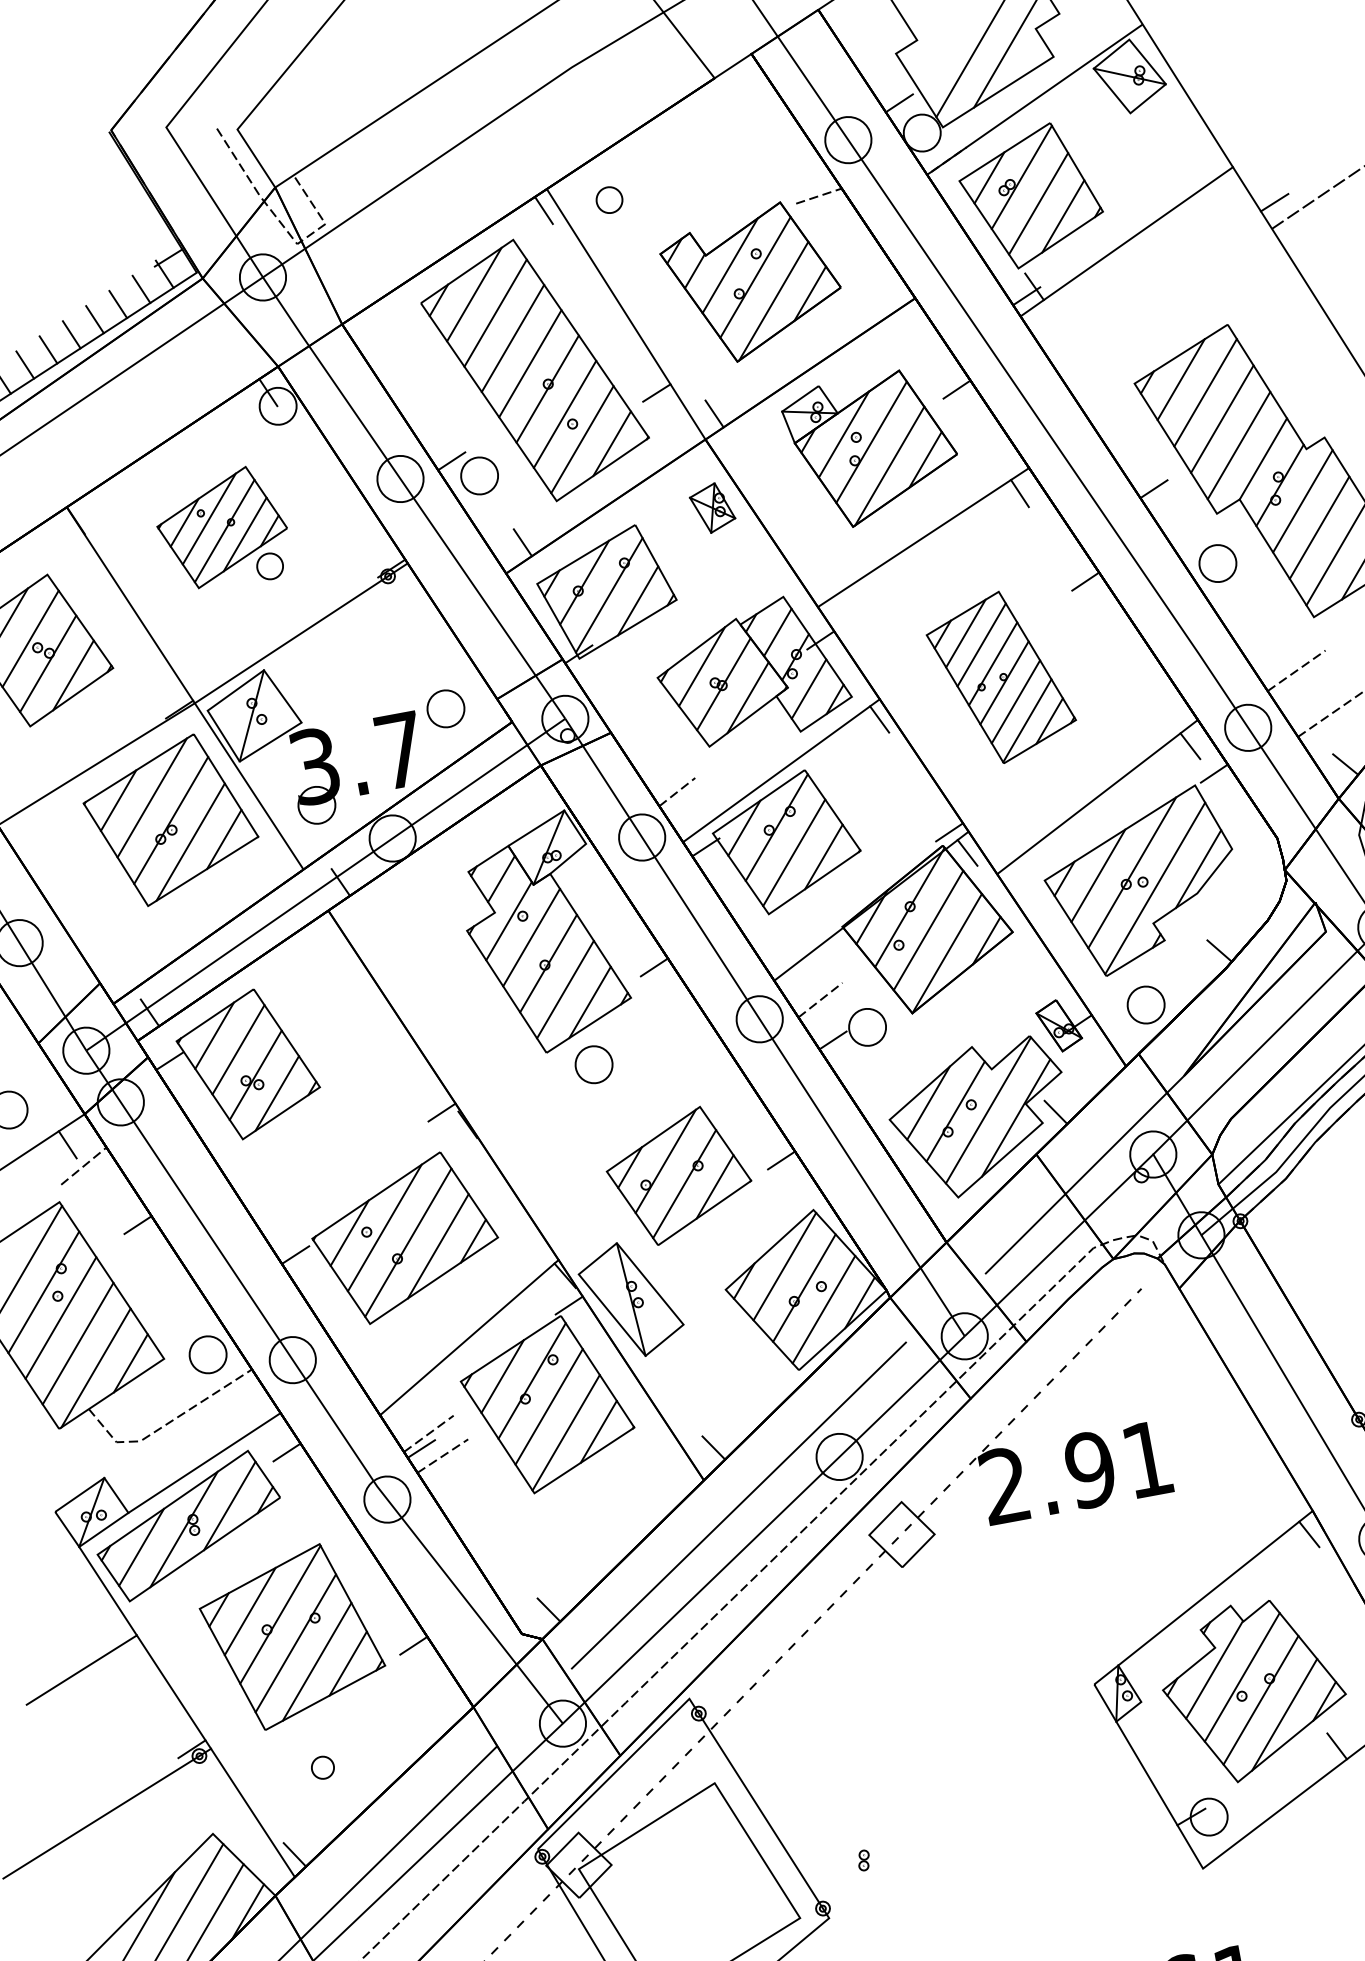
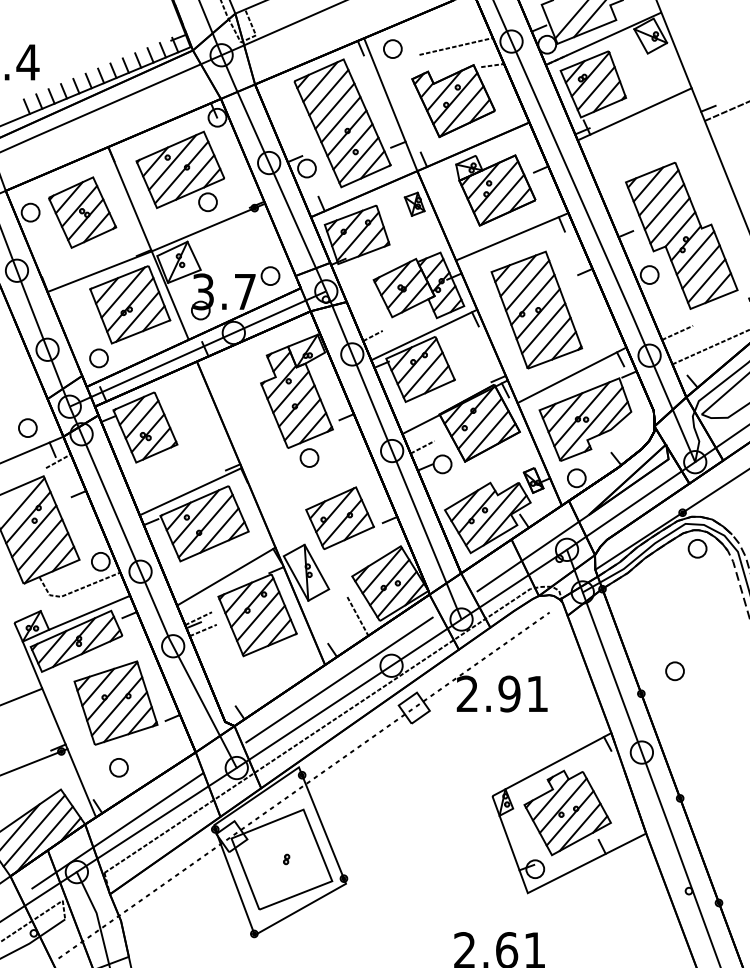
line: (736, 171) -> (455, 46), added
part: (608, 199) -> (392, 48), size x1.43
part: (221, 530) -> (179, 171), size x1.43
part: (1000, 676) -> (536, 309), size x1.43
part: (126, 941) -> (98, 358), added
line: (364, 1177) -> (190, 491), added
line: (751, 1369) -> (357, 616), added
part: (321, 1767) -> (118, 767), size x1.67
part: (863, 1860) -> (286, 859), moved

